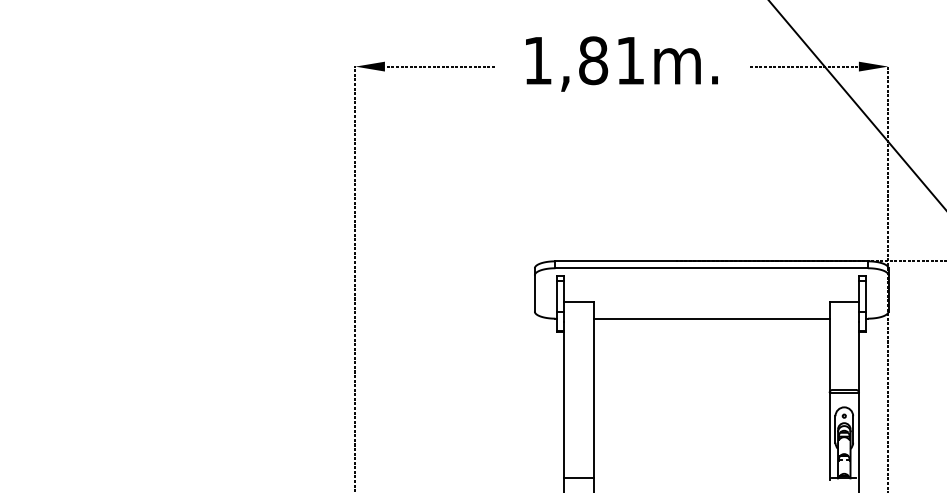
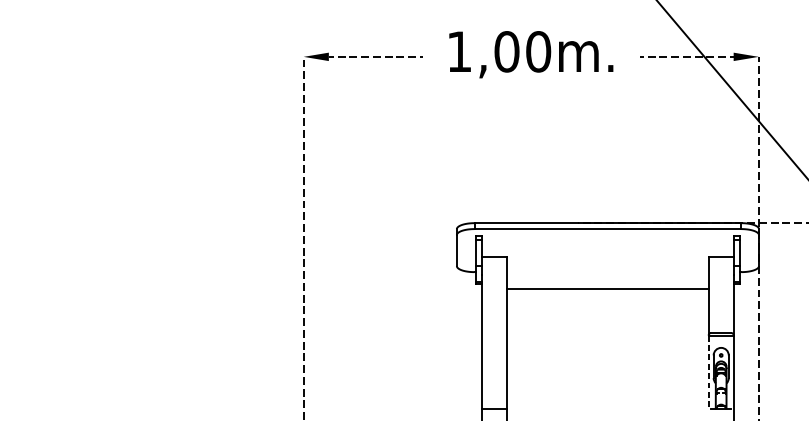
text: (612, 60) -> (523, 51), 1,81m. -> 1,00m.
line: (711, 318) -> (607, 289), moved
line: (829, 436) -> (708, 372), solid -> dashed

